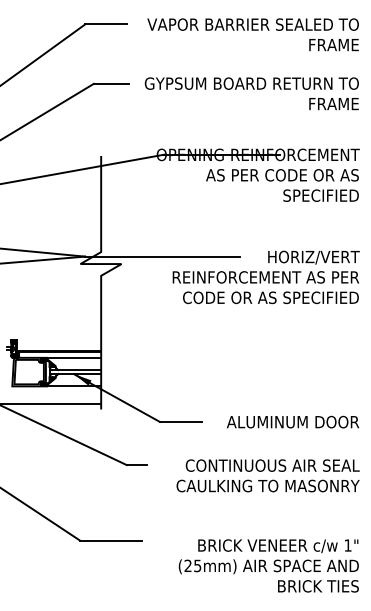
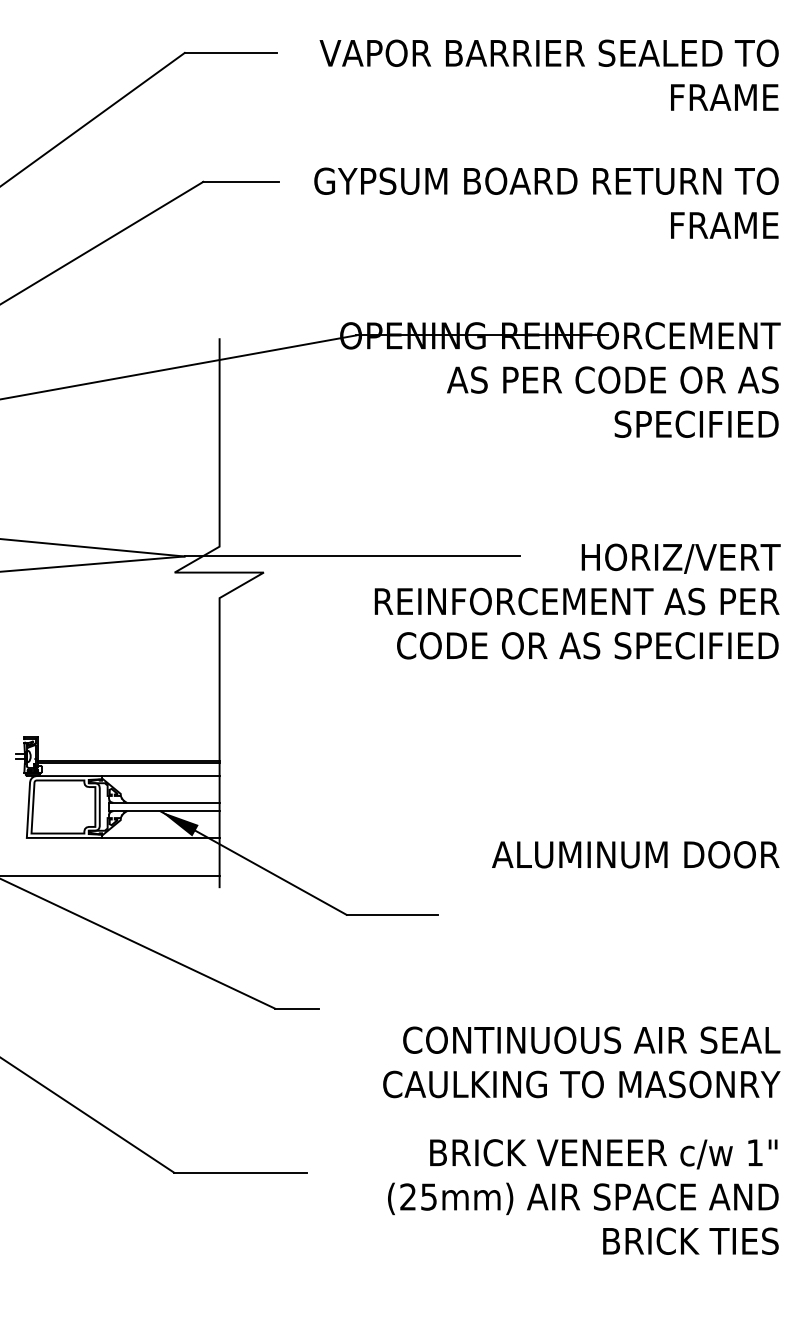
text: (292, 421) -> (634, 853), moved
text: (267, 475) -> (580, 1061), moved
text: (268, 565) -> (582, 1196), moved

